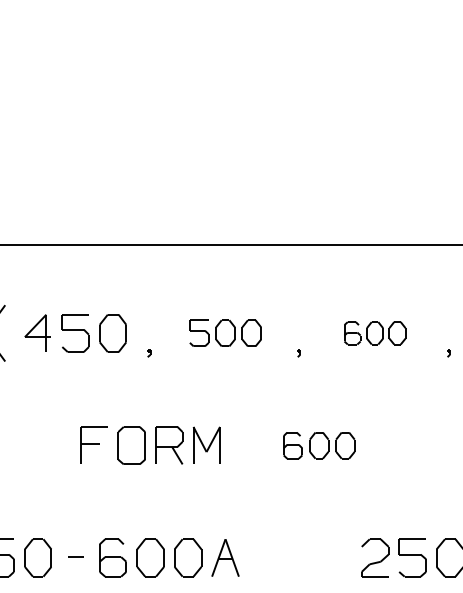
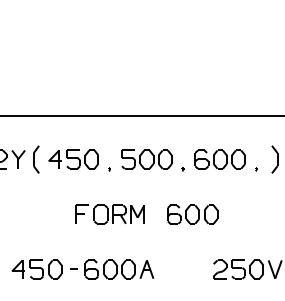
part: (224, 333) -> (146, 159), size x1.43
part: (373, 333) -> (219, 159), size x1.67
part: (318, 445) -> (192, 214), size x1.43

